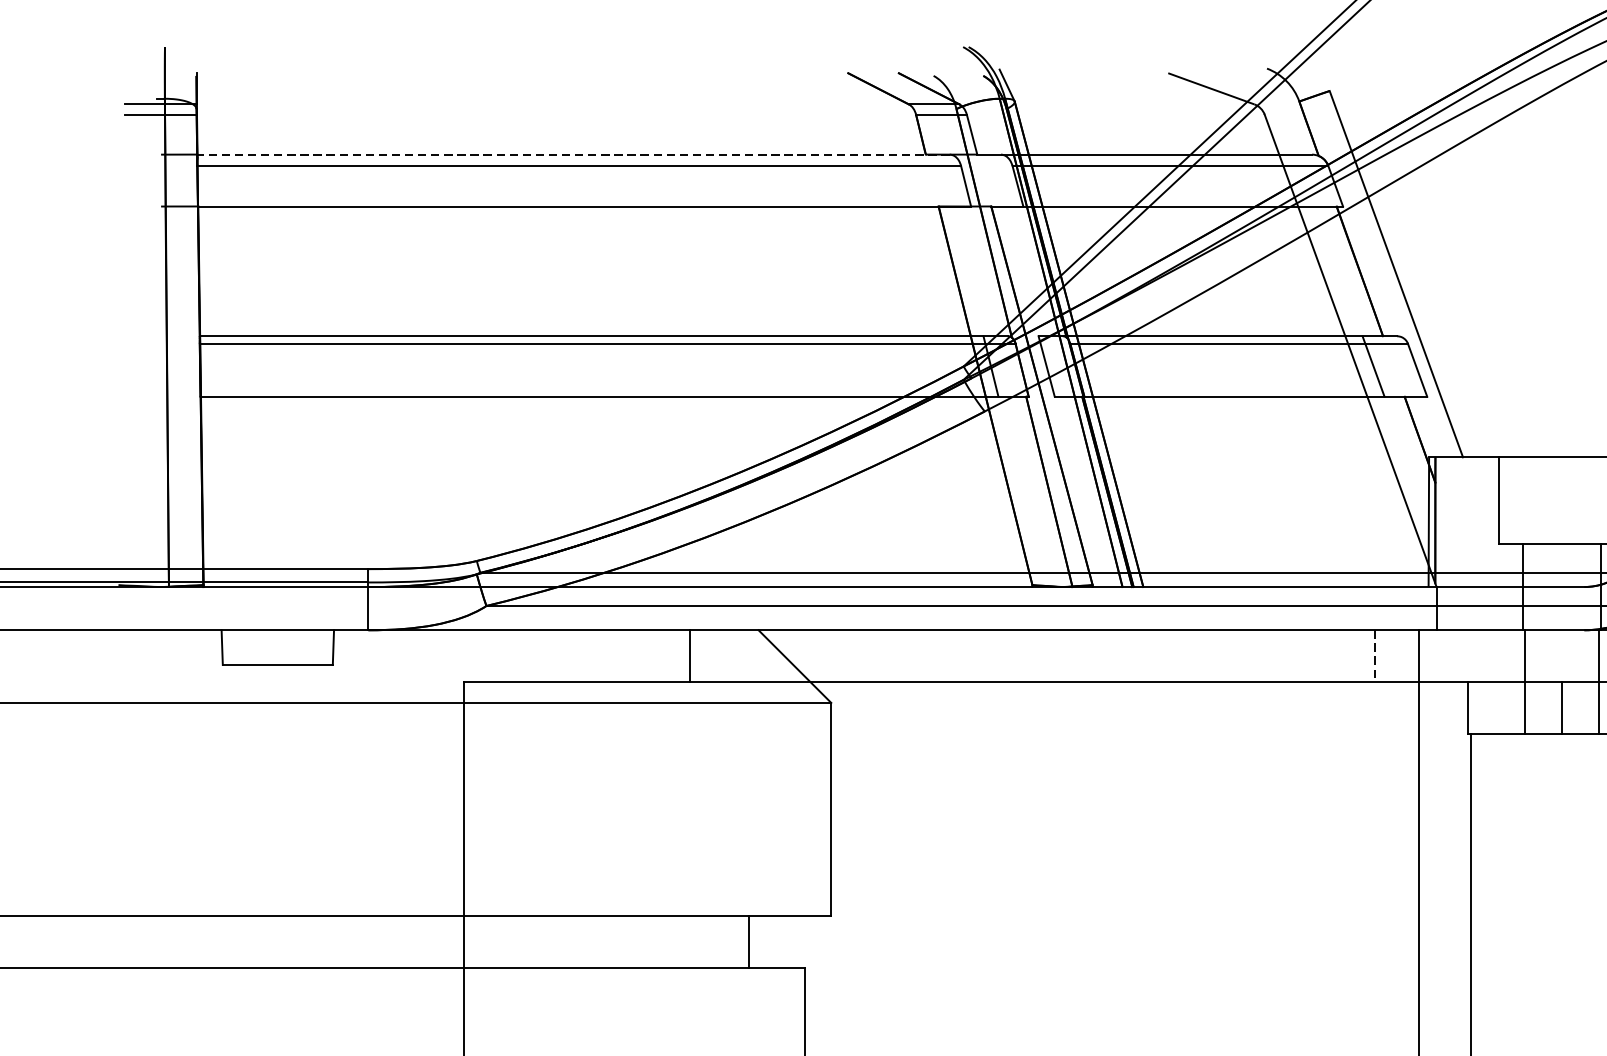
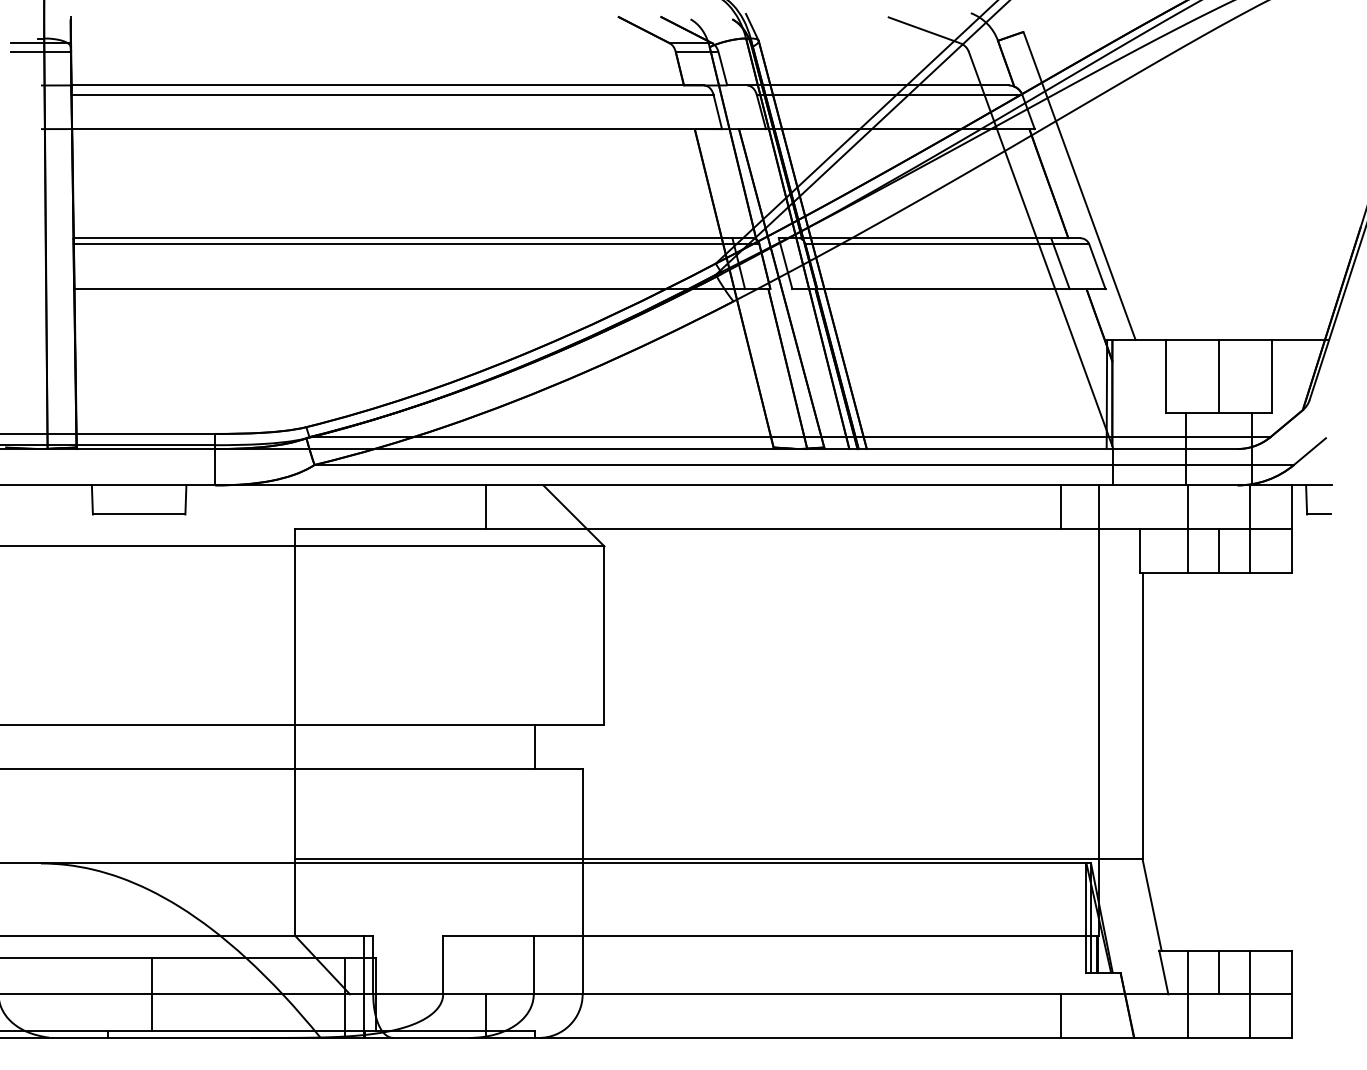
line: (573, 154) -> (387, 85), dashed -> solid
line: (1561, 499) -> (1218, 375), added
line: (1374, 656) -> (1061, 507), dashed -> solid

